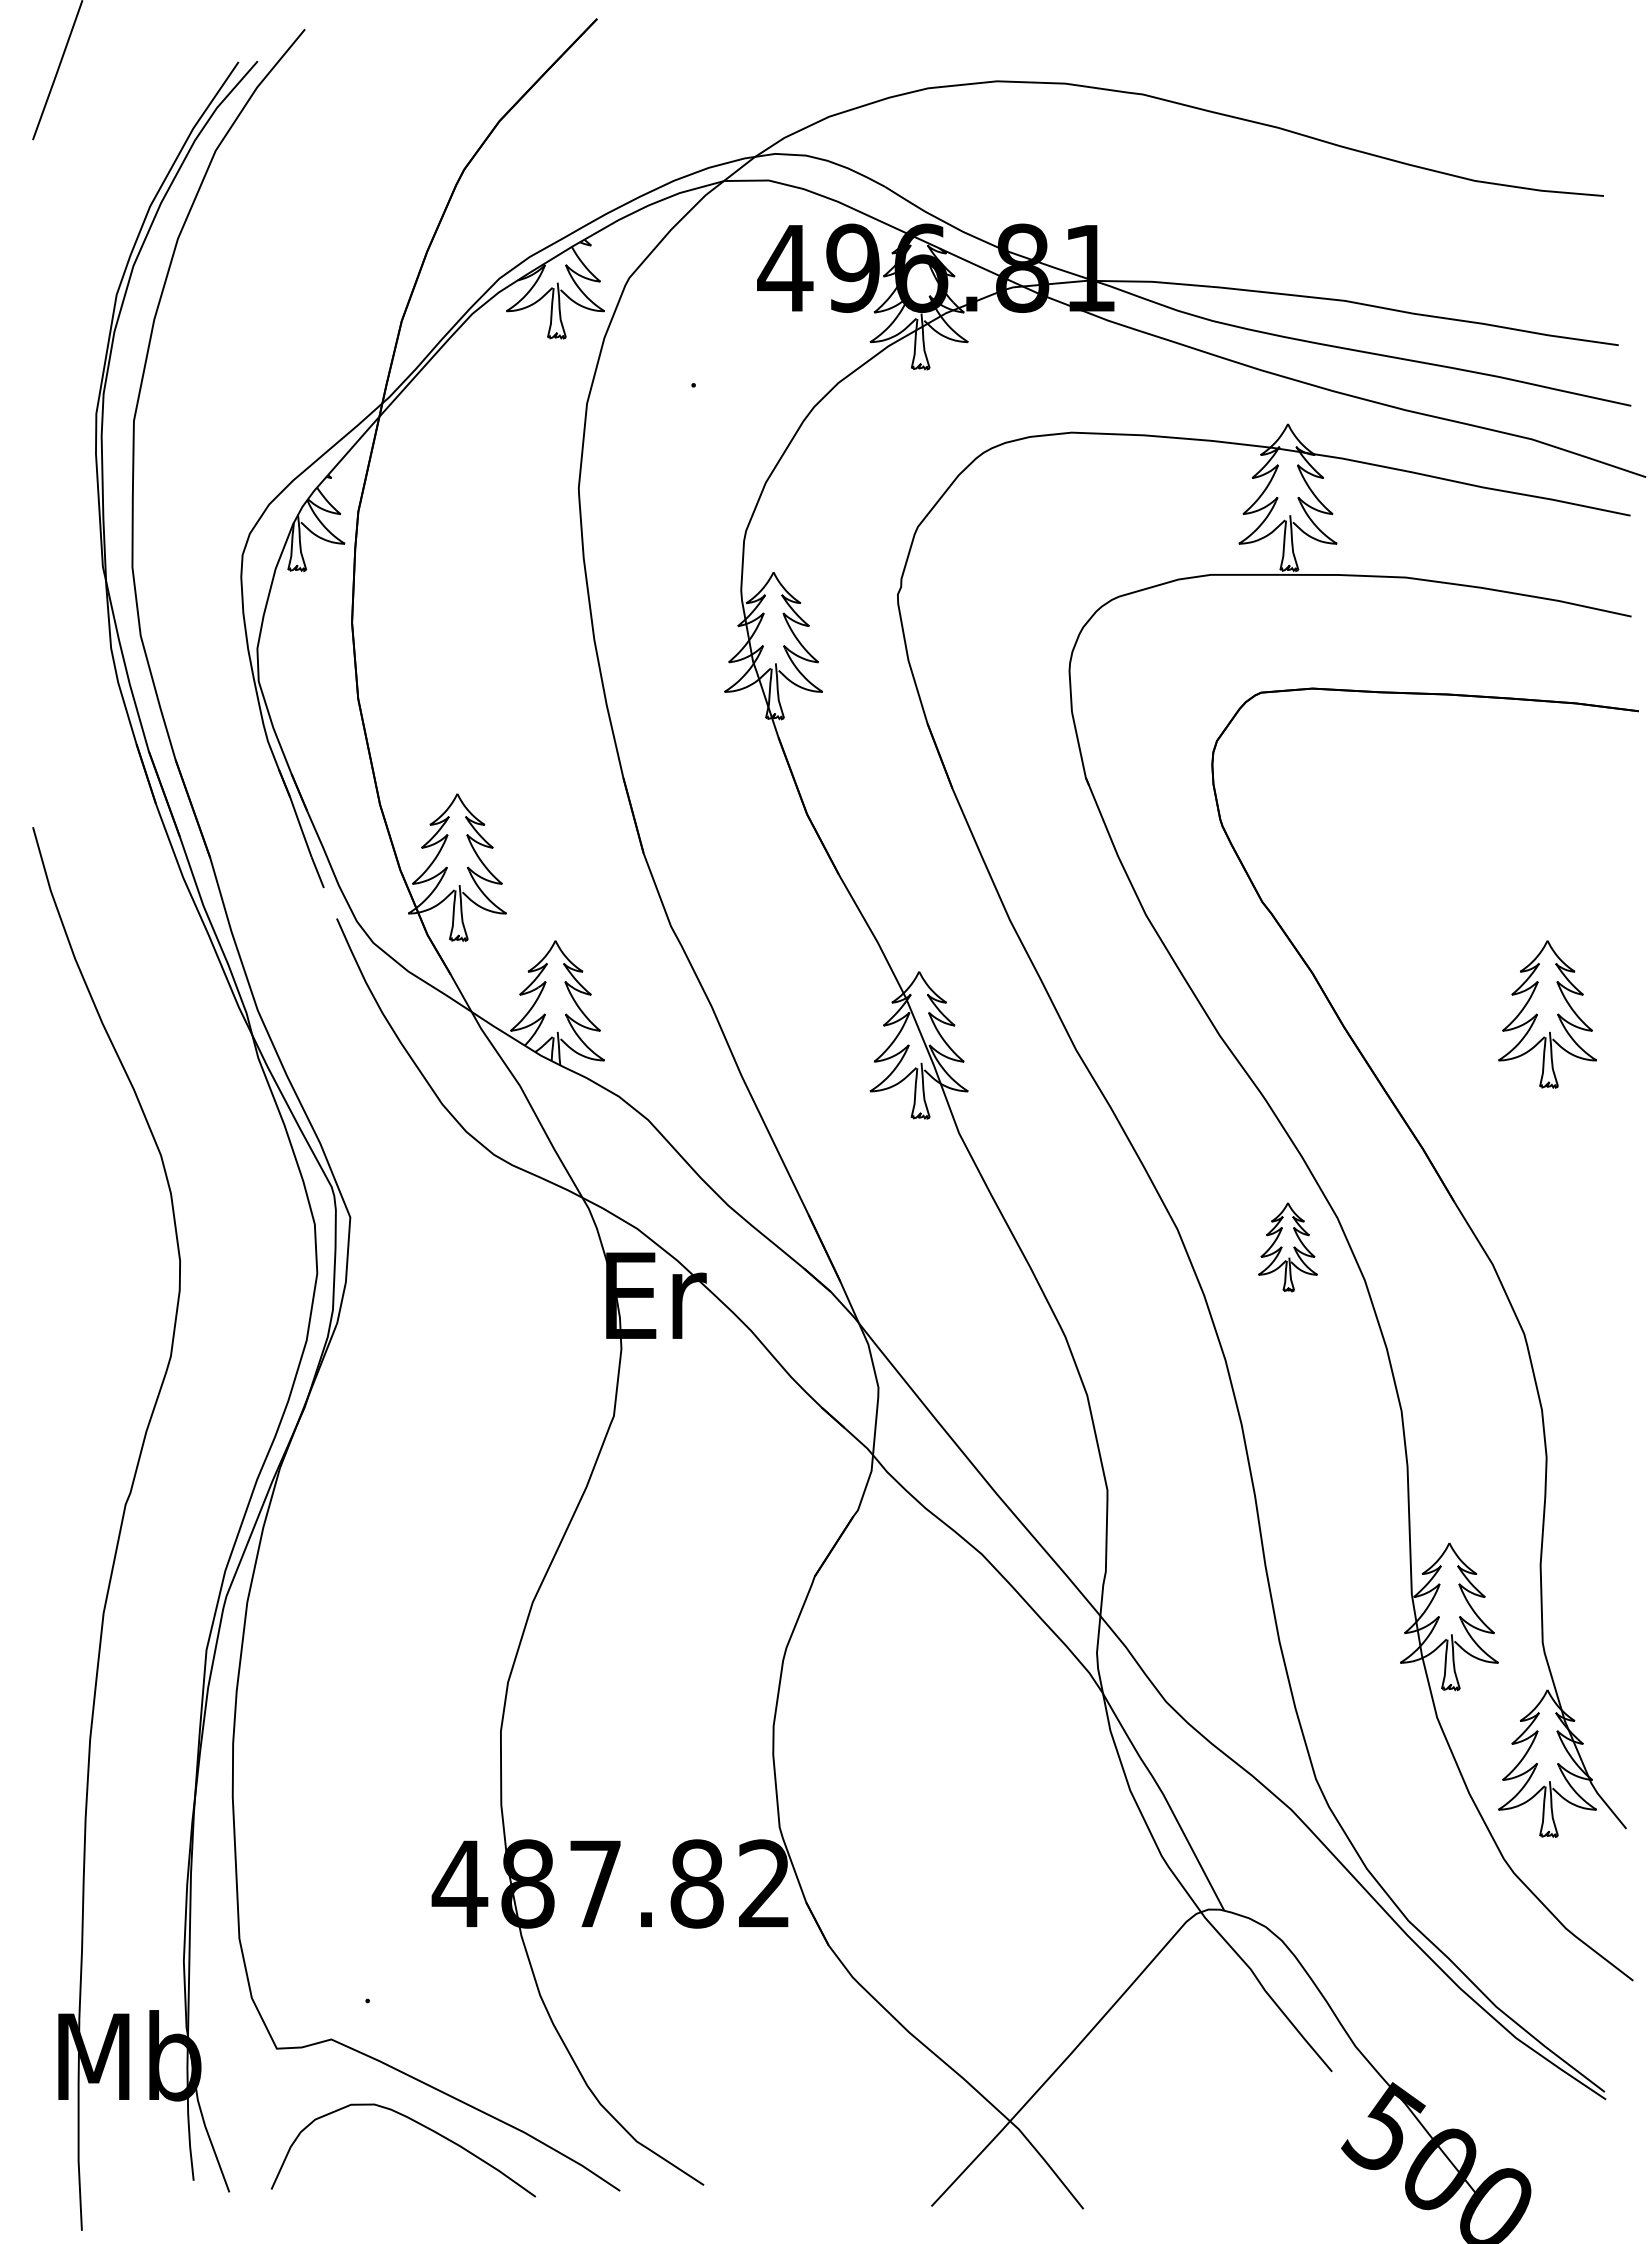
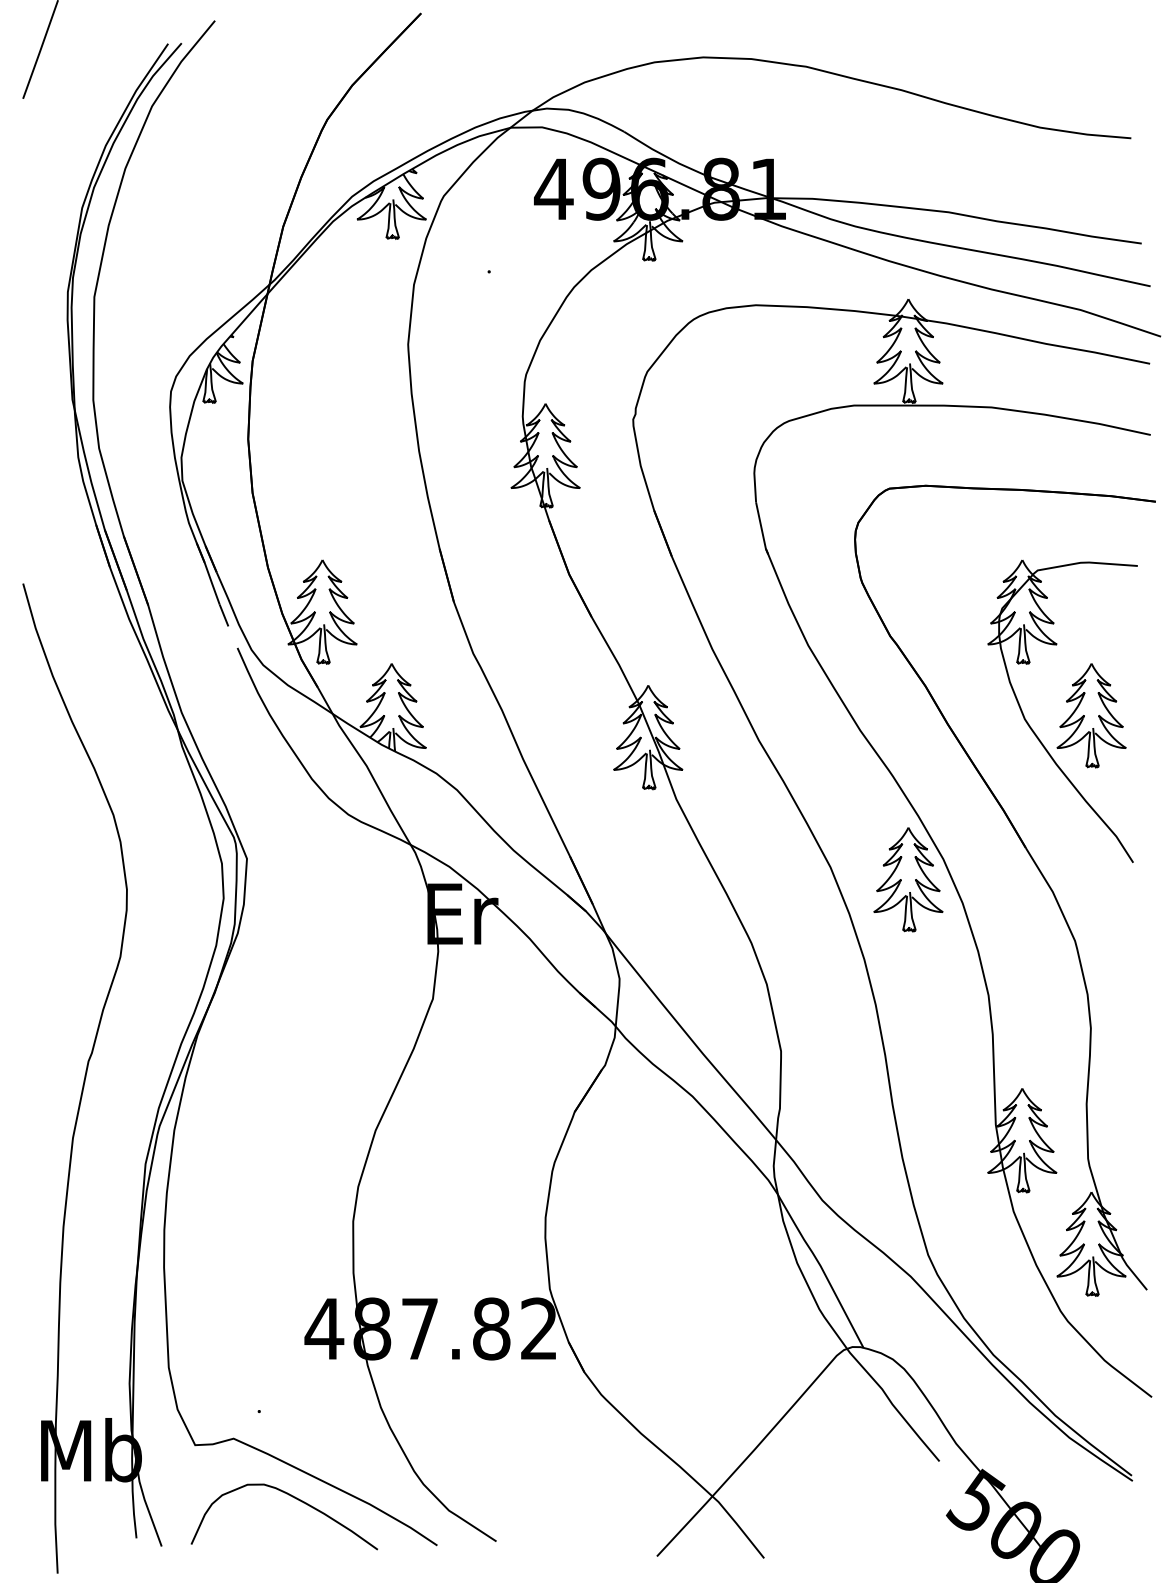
part: (1464, 1034) -> (1032, 729), added
part: (1287, 1247) -> (908, 880), size x1.67

